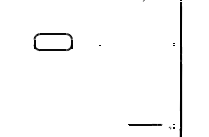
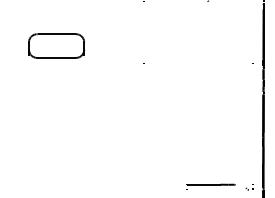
part: (52, 41) -> (55, 45), moved

